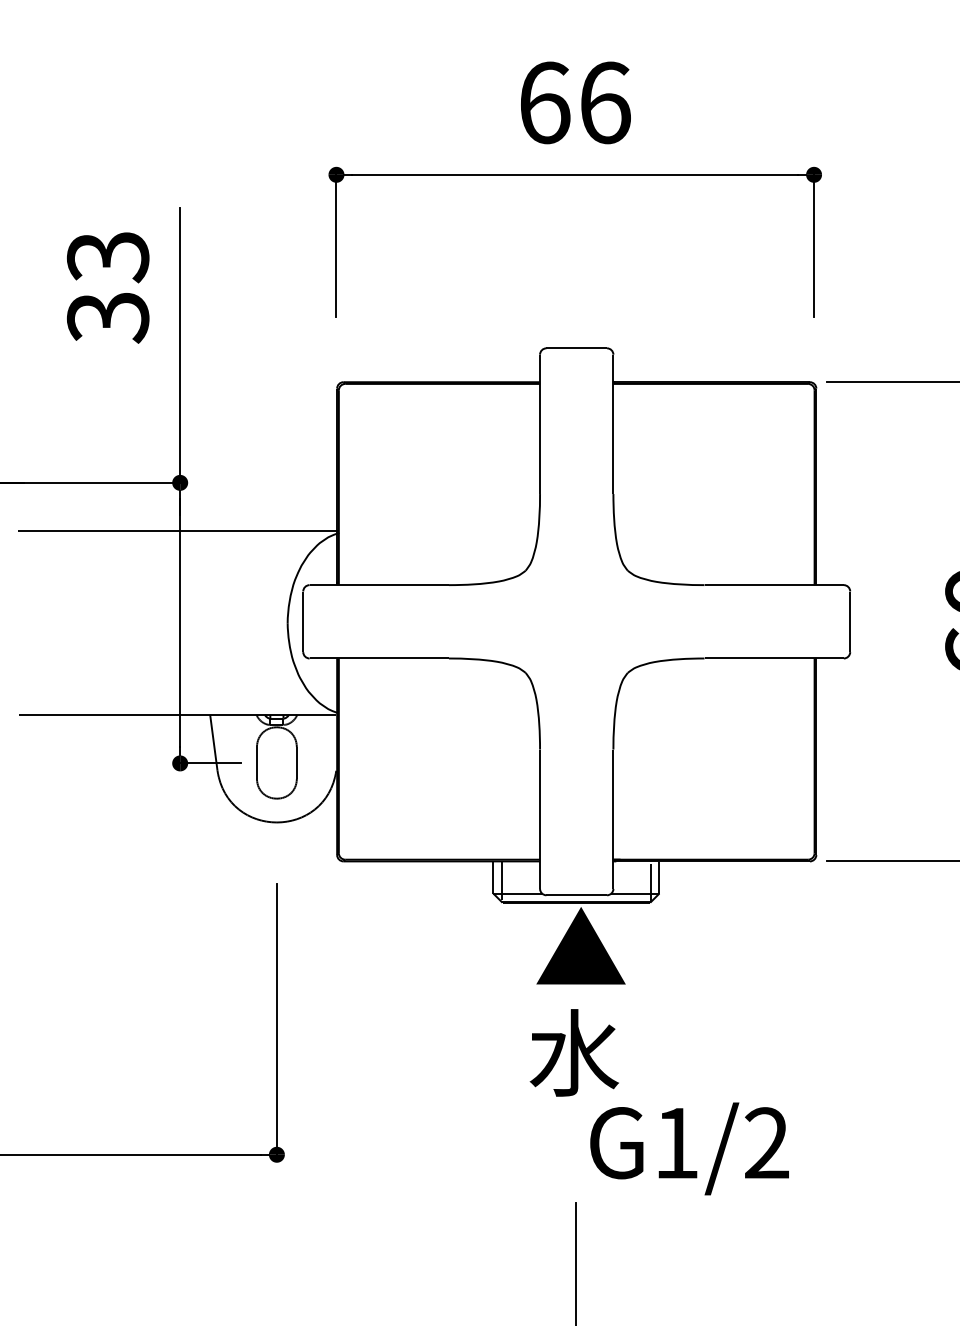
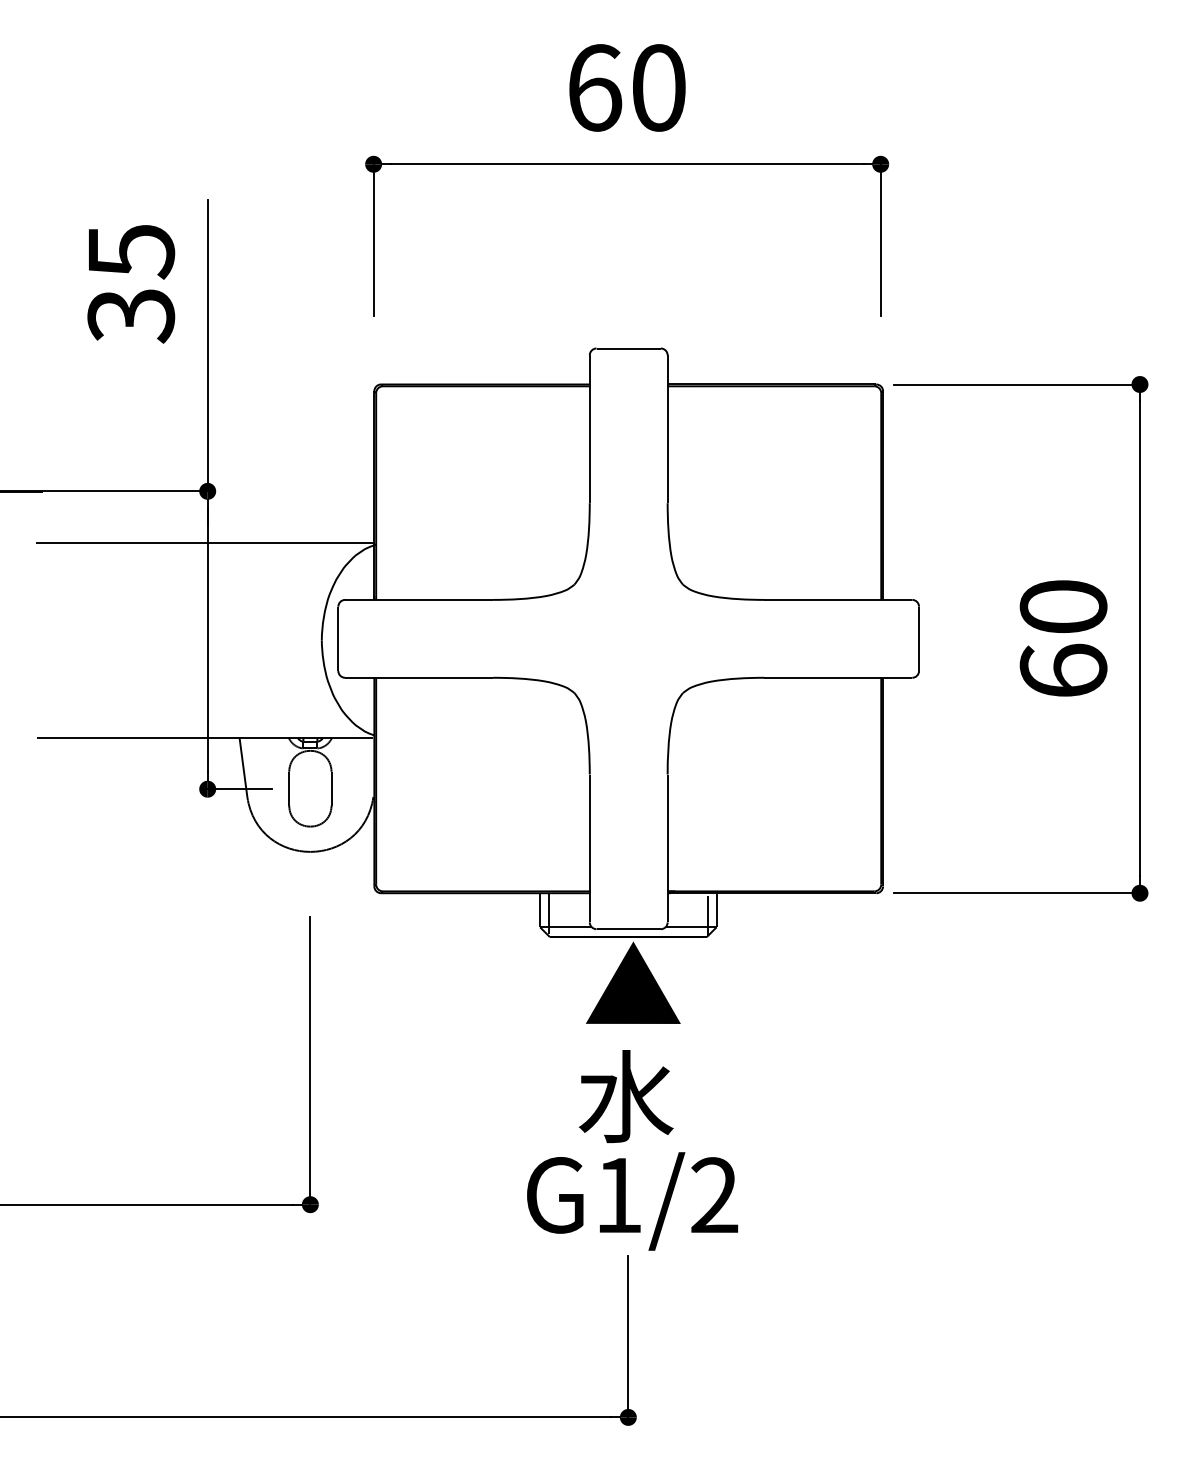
text: (605, 102) -> (659, 87), 66 -> 60
text: (107, 257) -> (130, 252), 33 -> 35
text: (689, 1148) -> (632, 1201), moved

